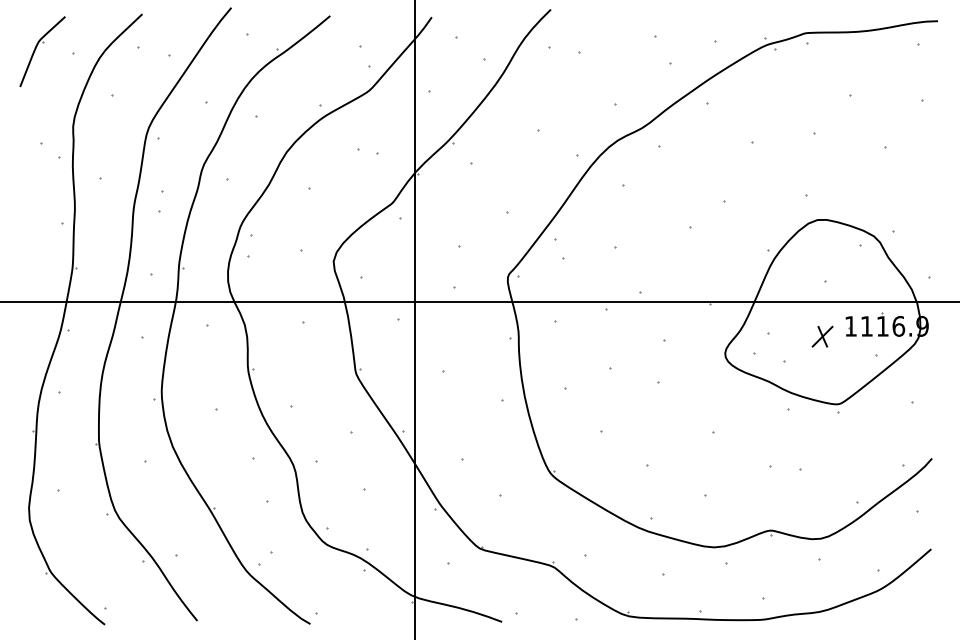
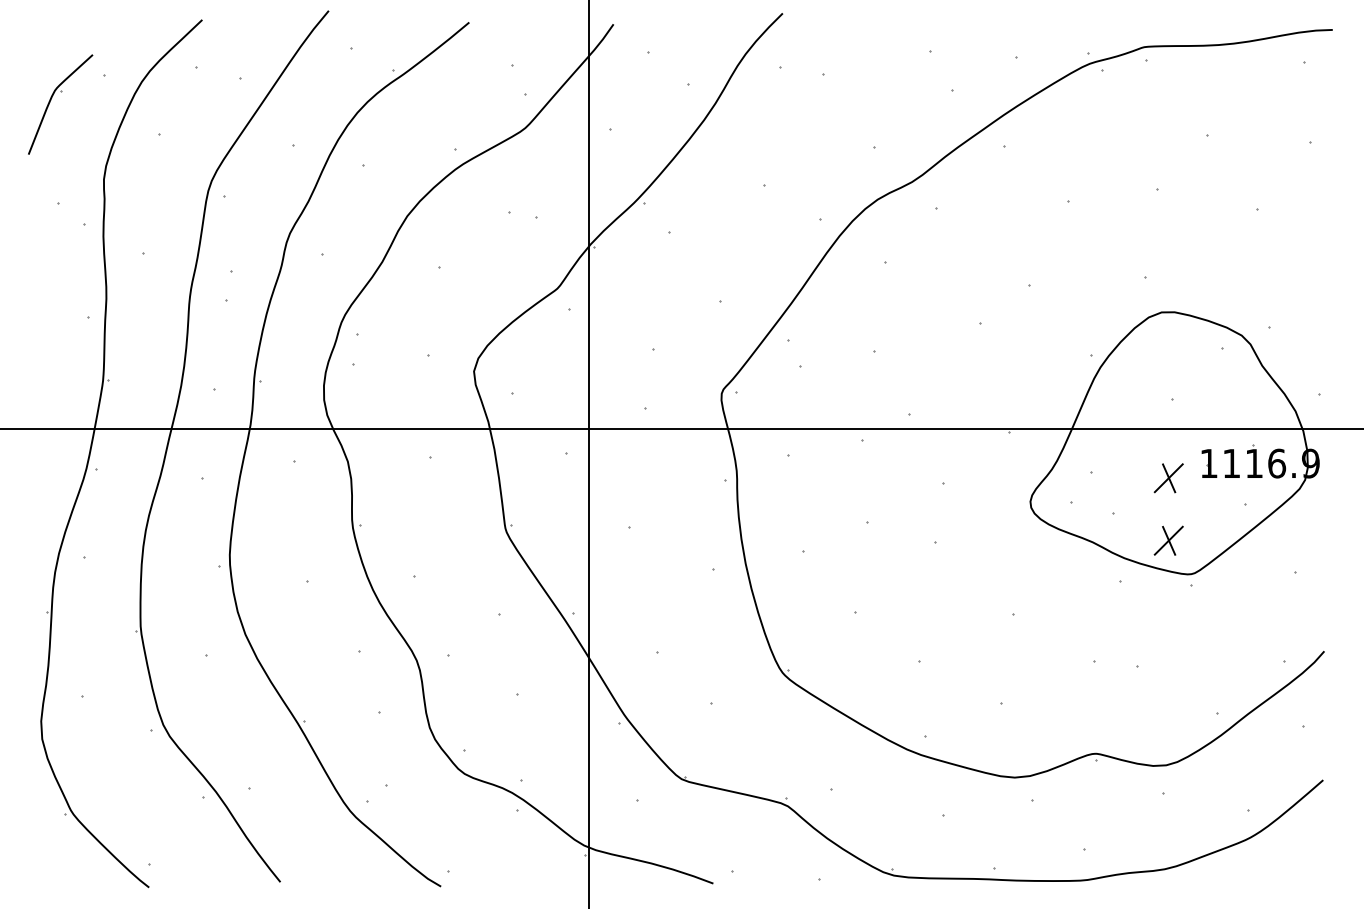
part: (36, 49) -> (51, 101), moved
part: (822, 380) -> (1168, 540), added

